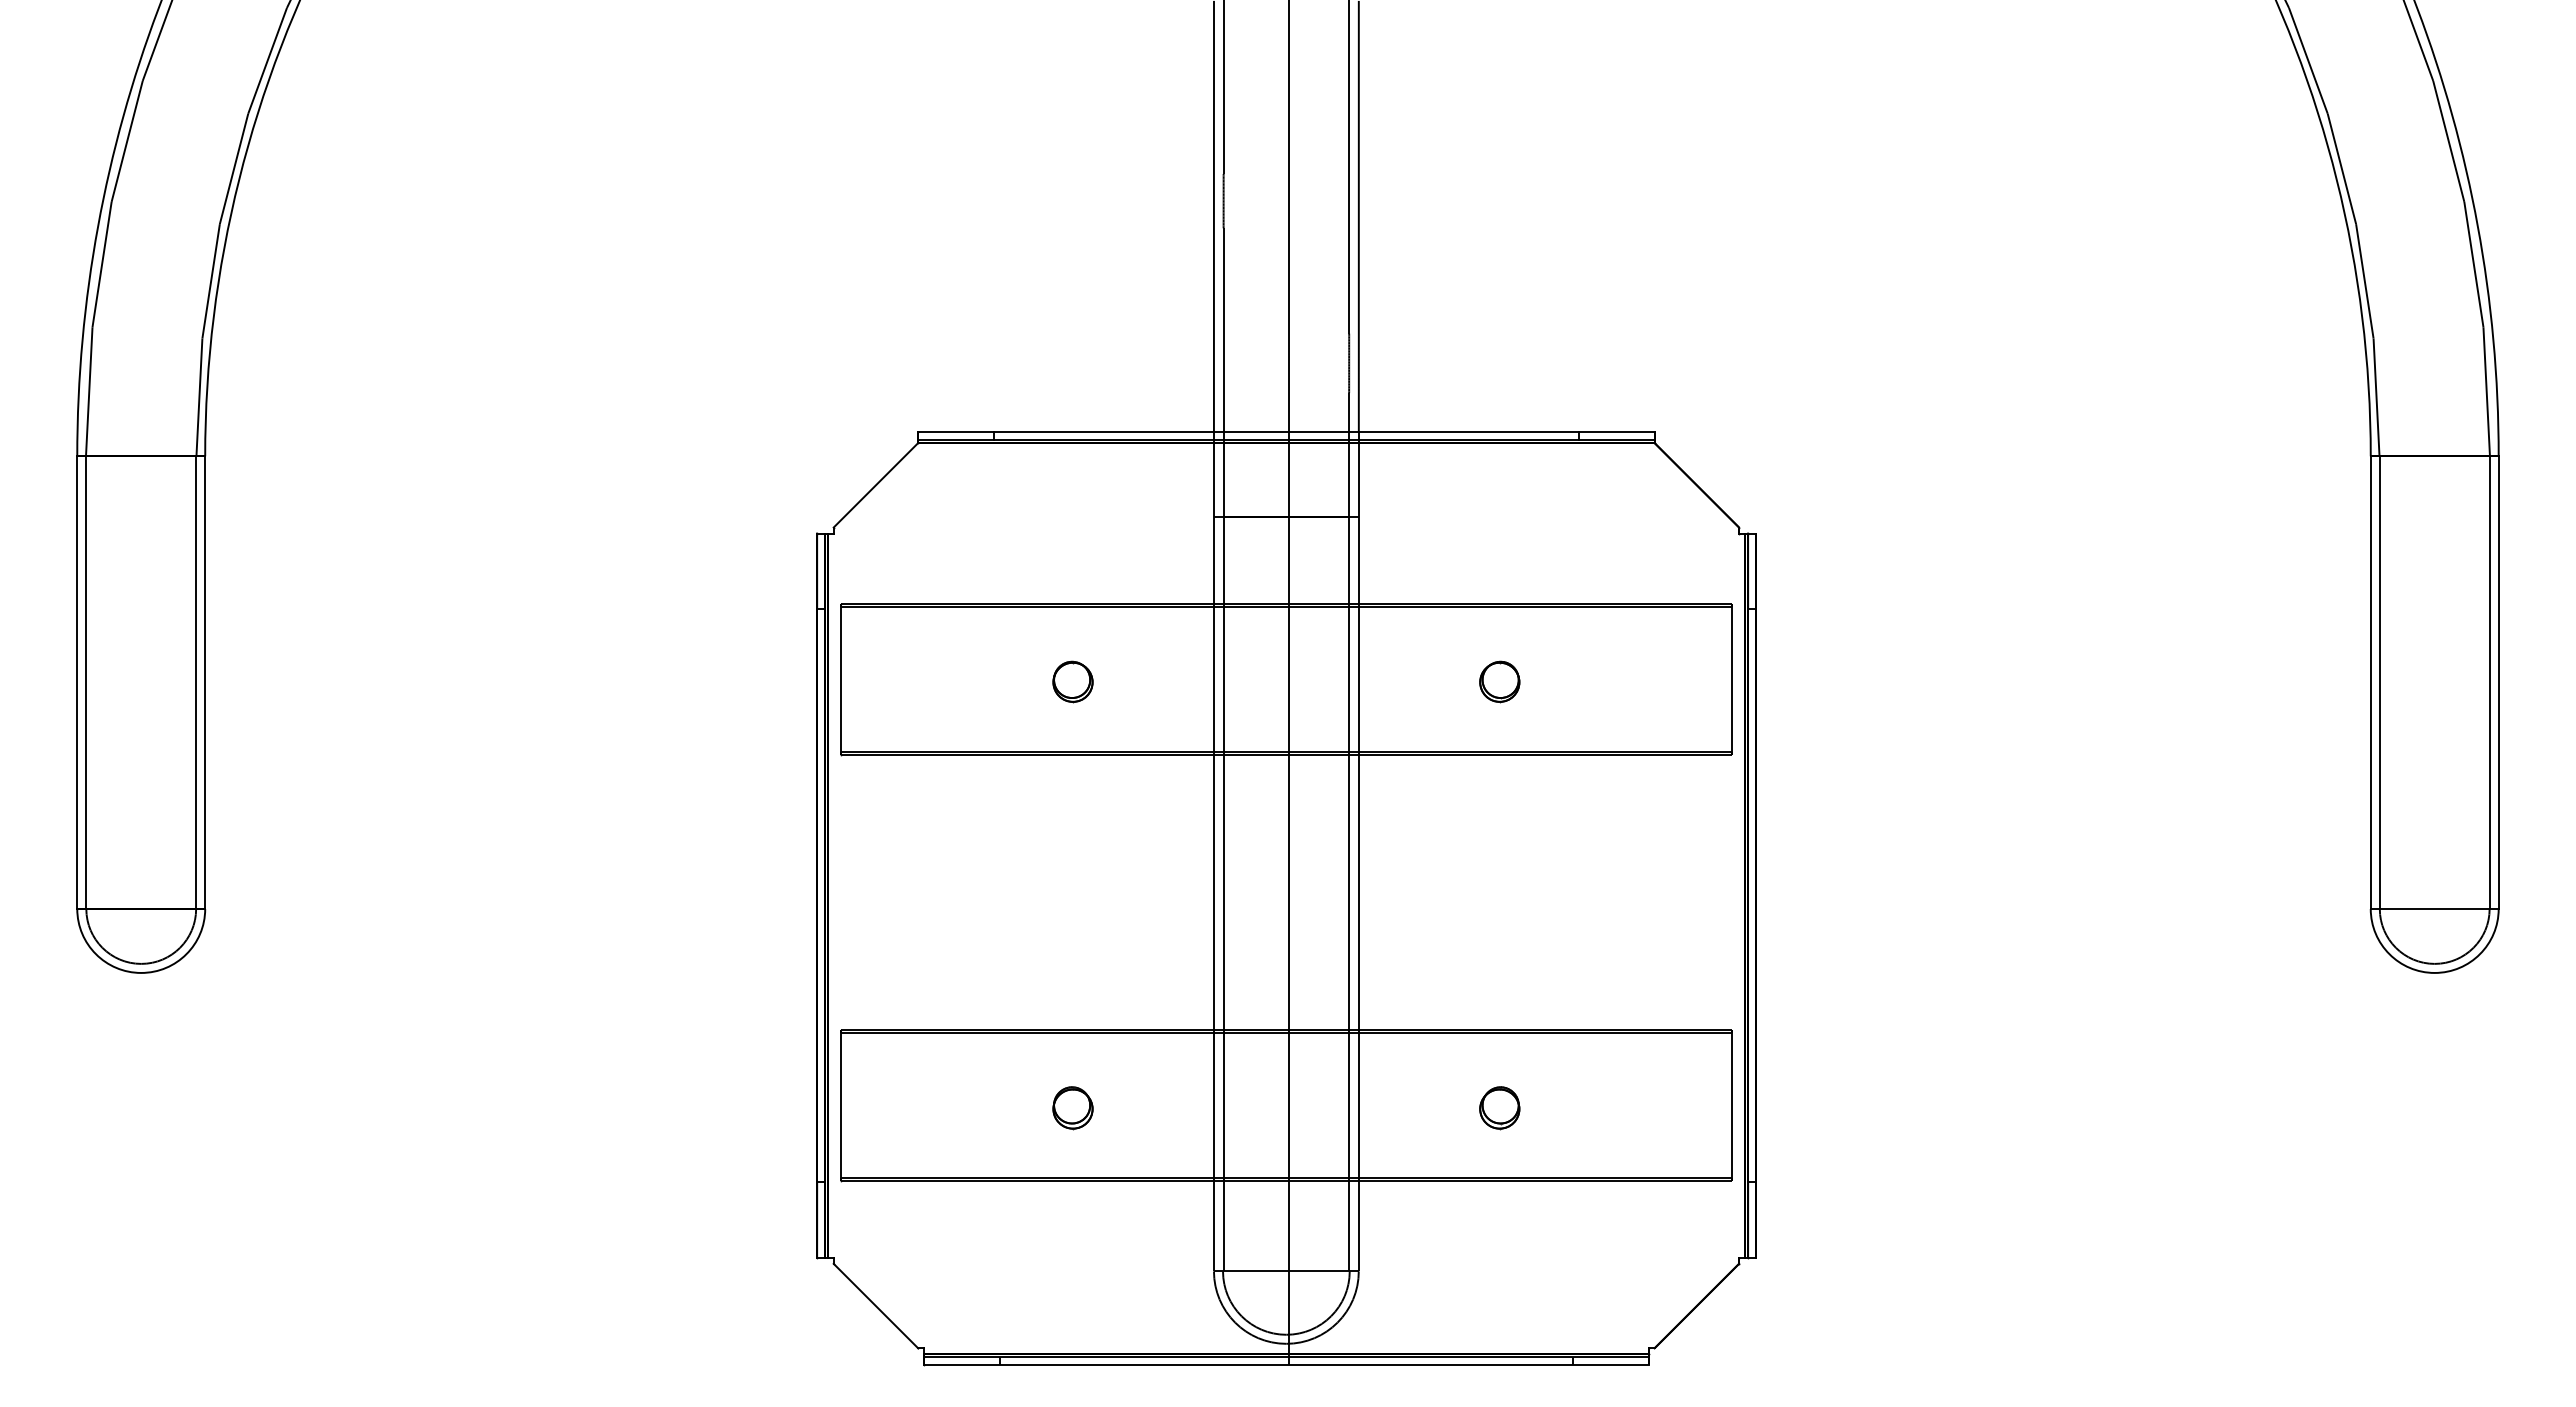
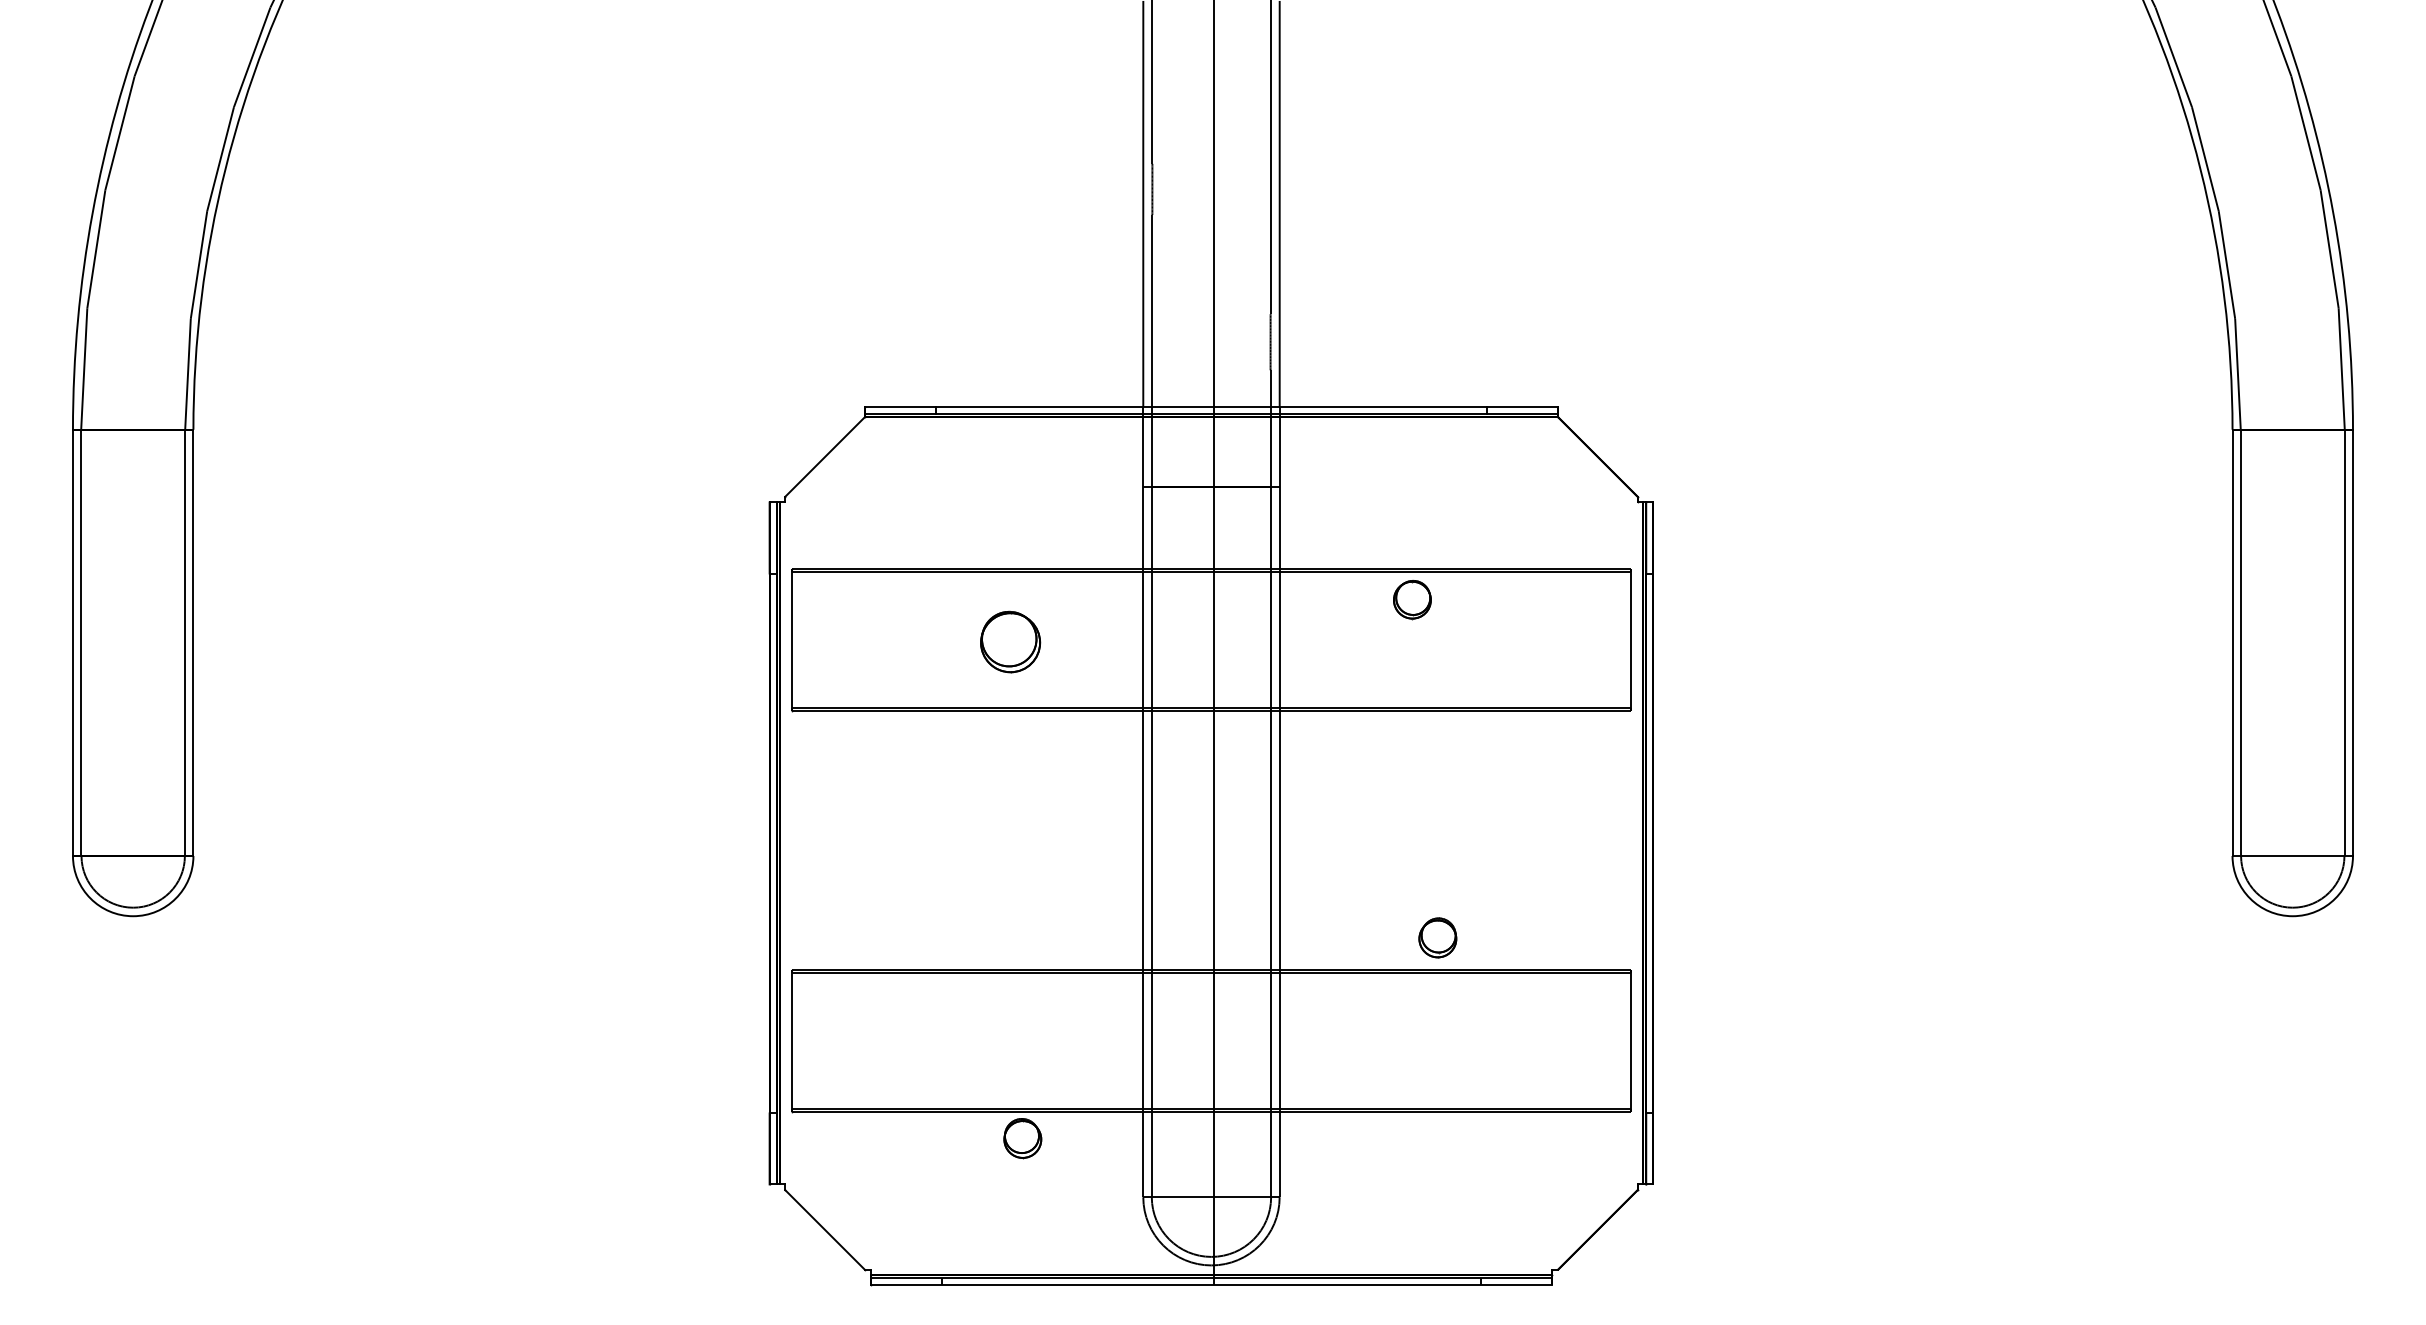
part: (1072, 681) -> (1010, 641), size x1.6
part: (1499, 681) -> (1412, 599), moved
part: (1072, 1108) -> (1022, 1138), moved
part: (1499, 1108) -> (1437, 938), moved

